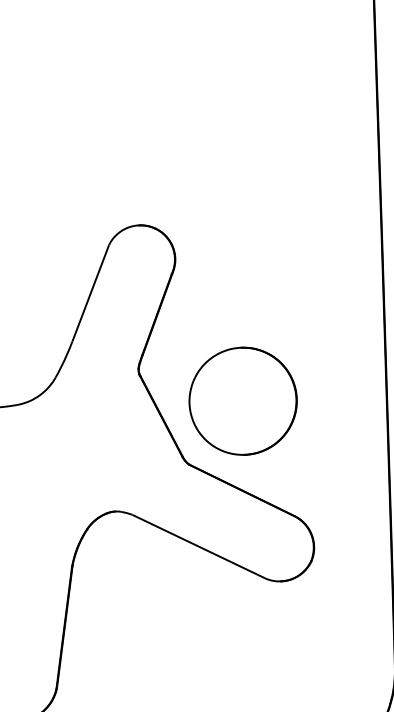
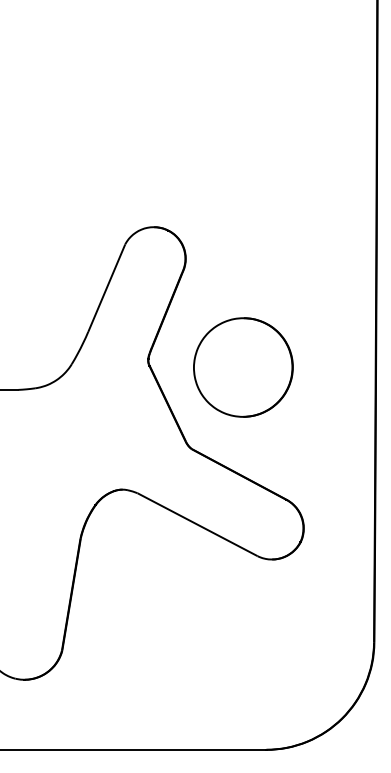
part: (243, 401) -> (243, 367), moved

